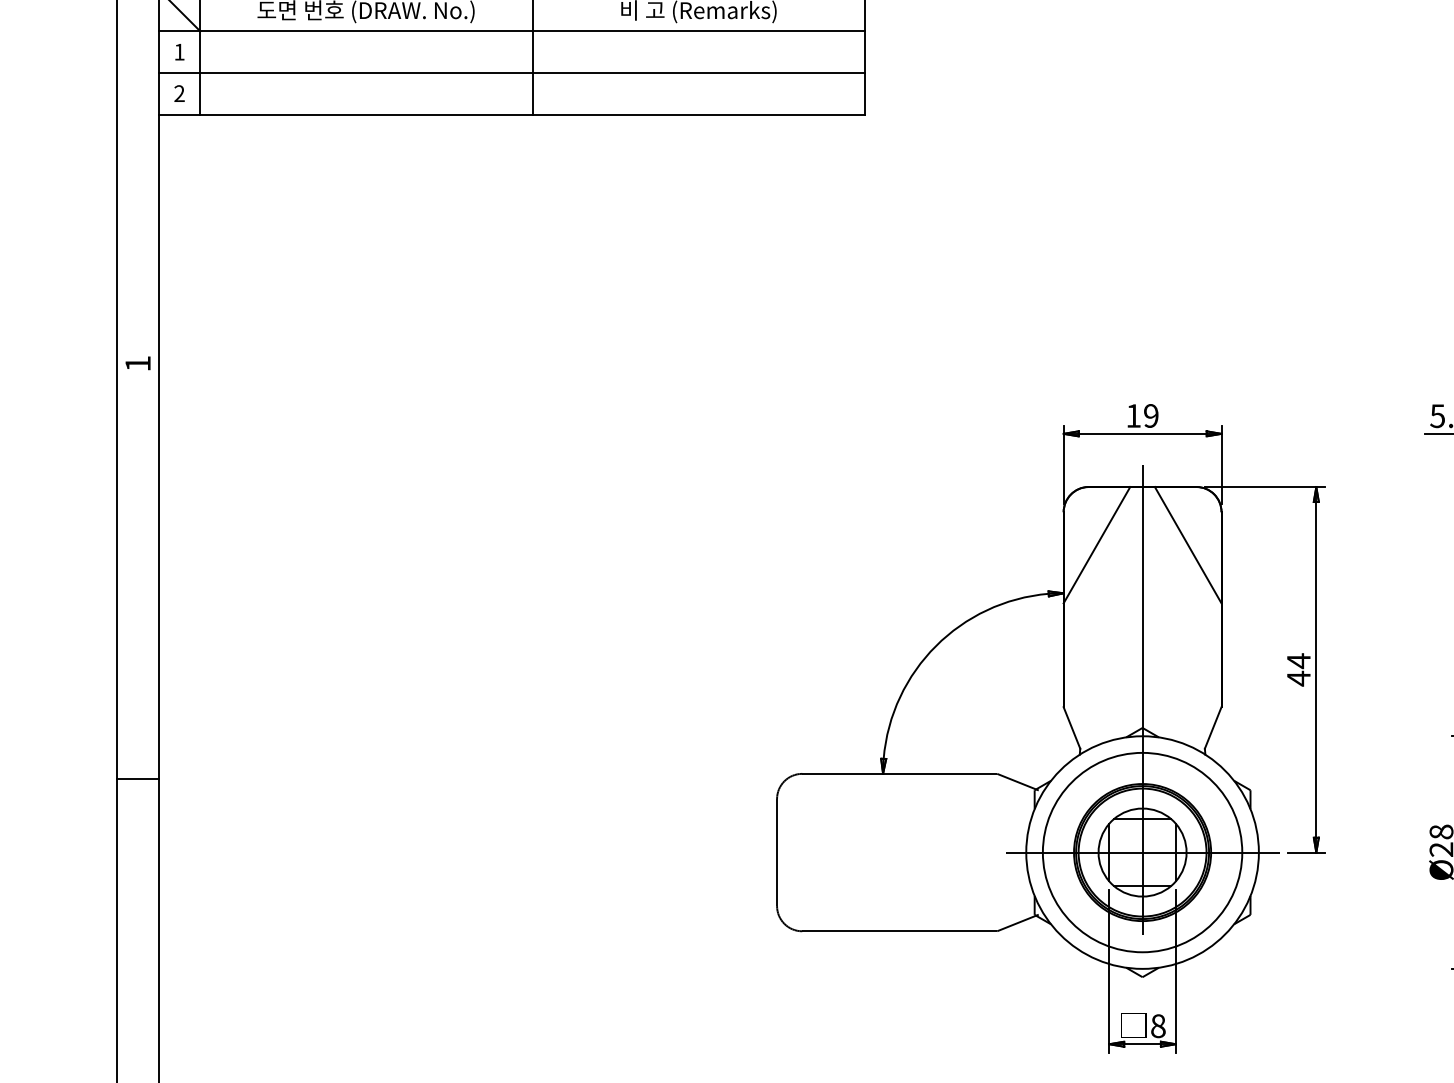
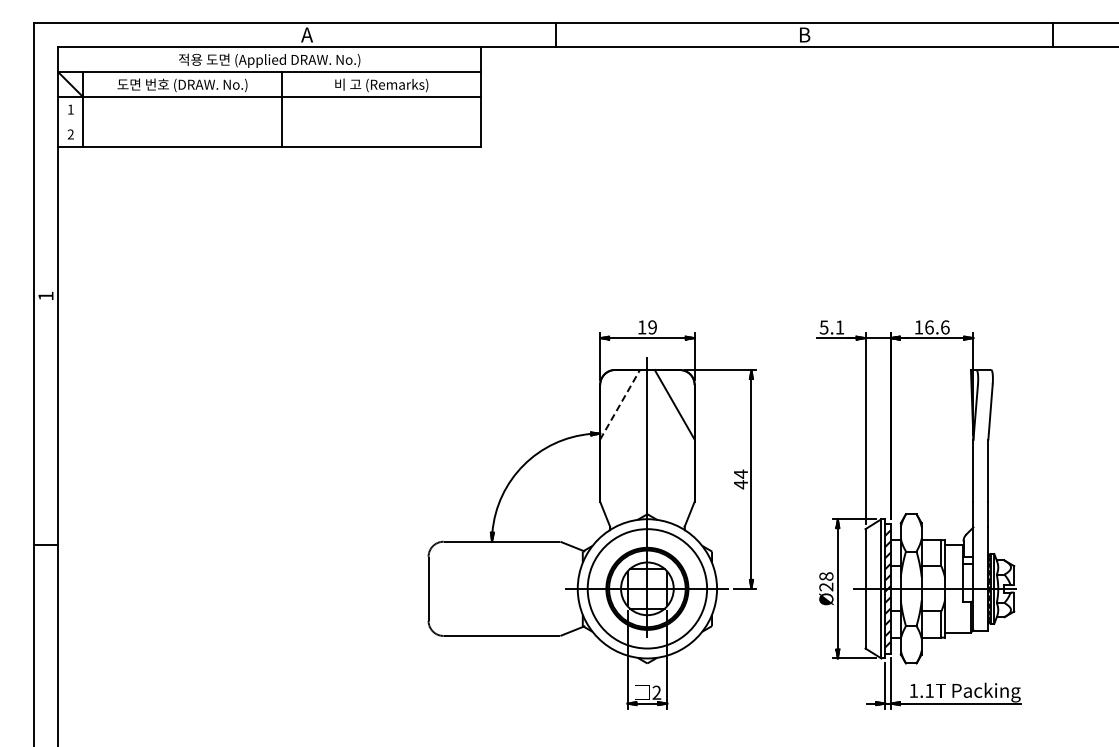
line: (511, 73) -> (269, 122), removed
line: (1097, 544) -> (620, 404), solid -> dashed
text: (1157, 1025) -> (656, 692), 8 -> 2

